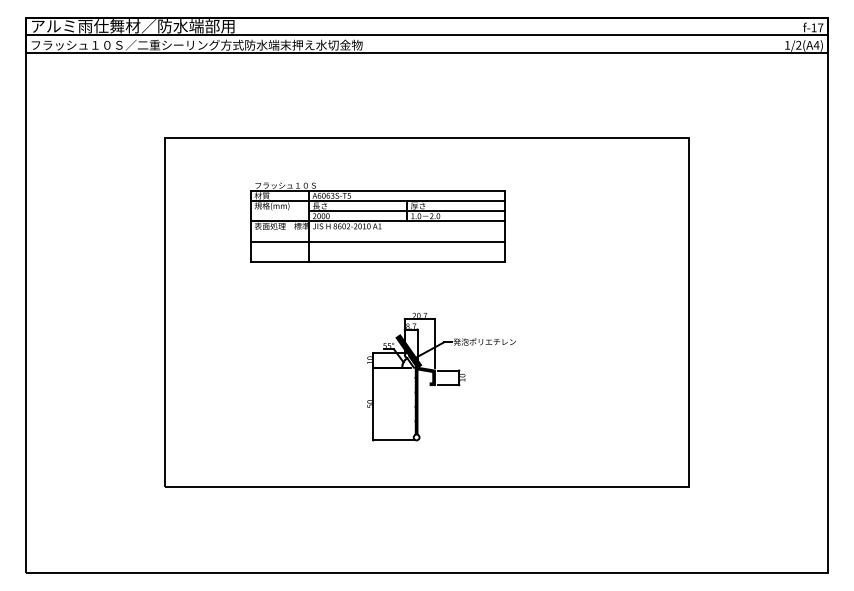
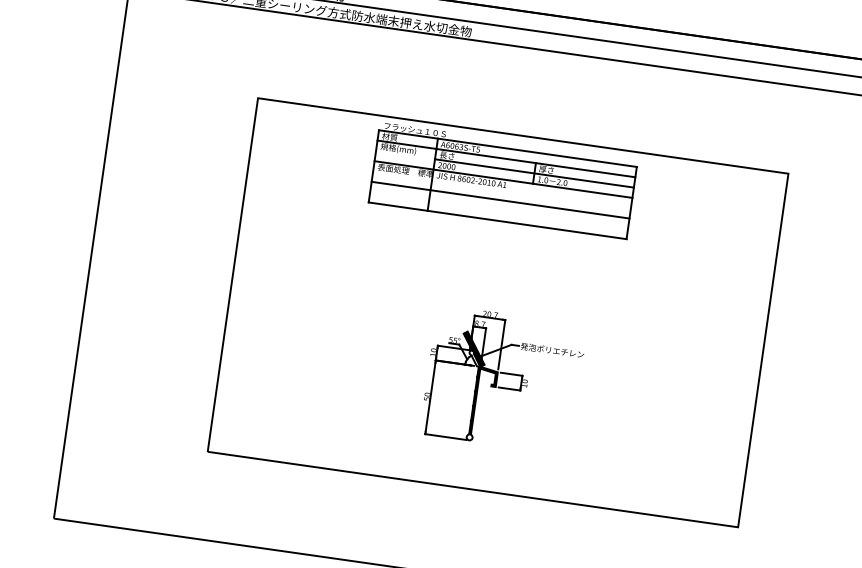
part: (377, 222) -> (502, 180), moved

